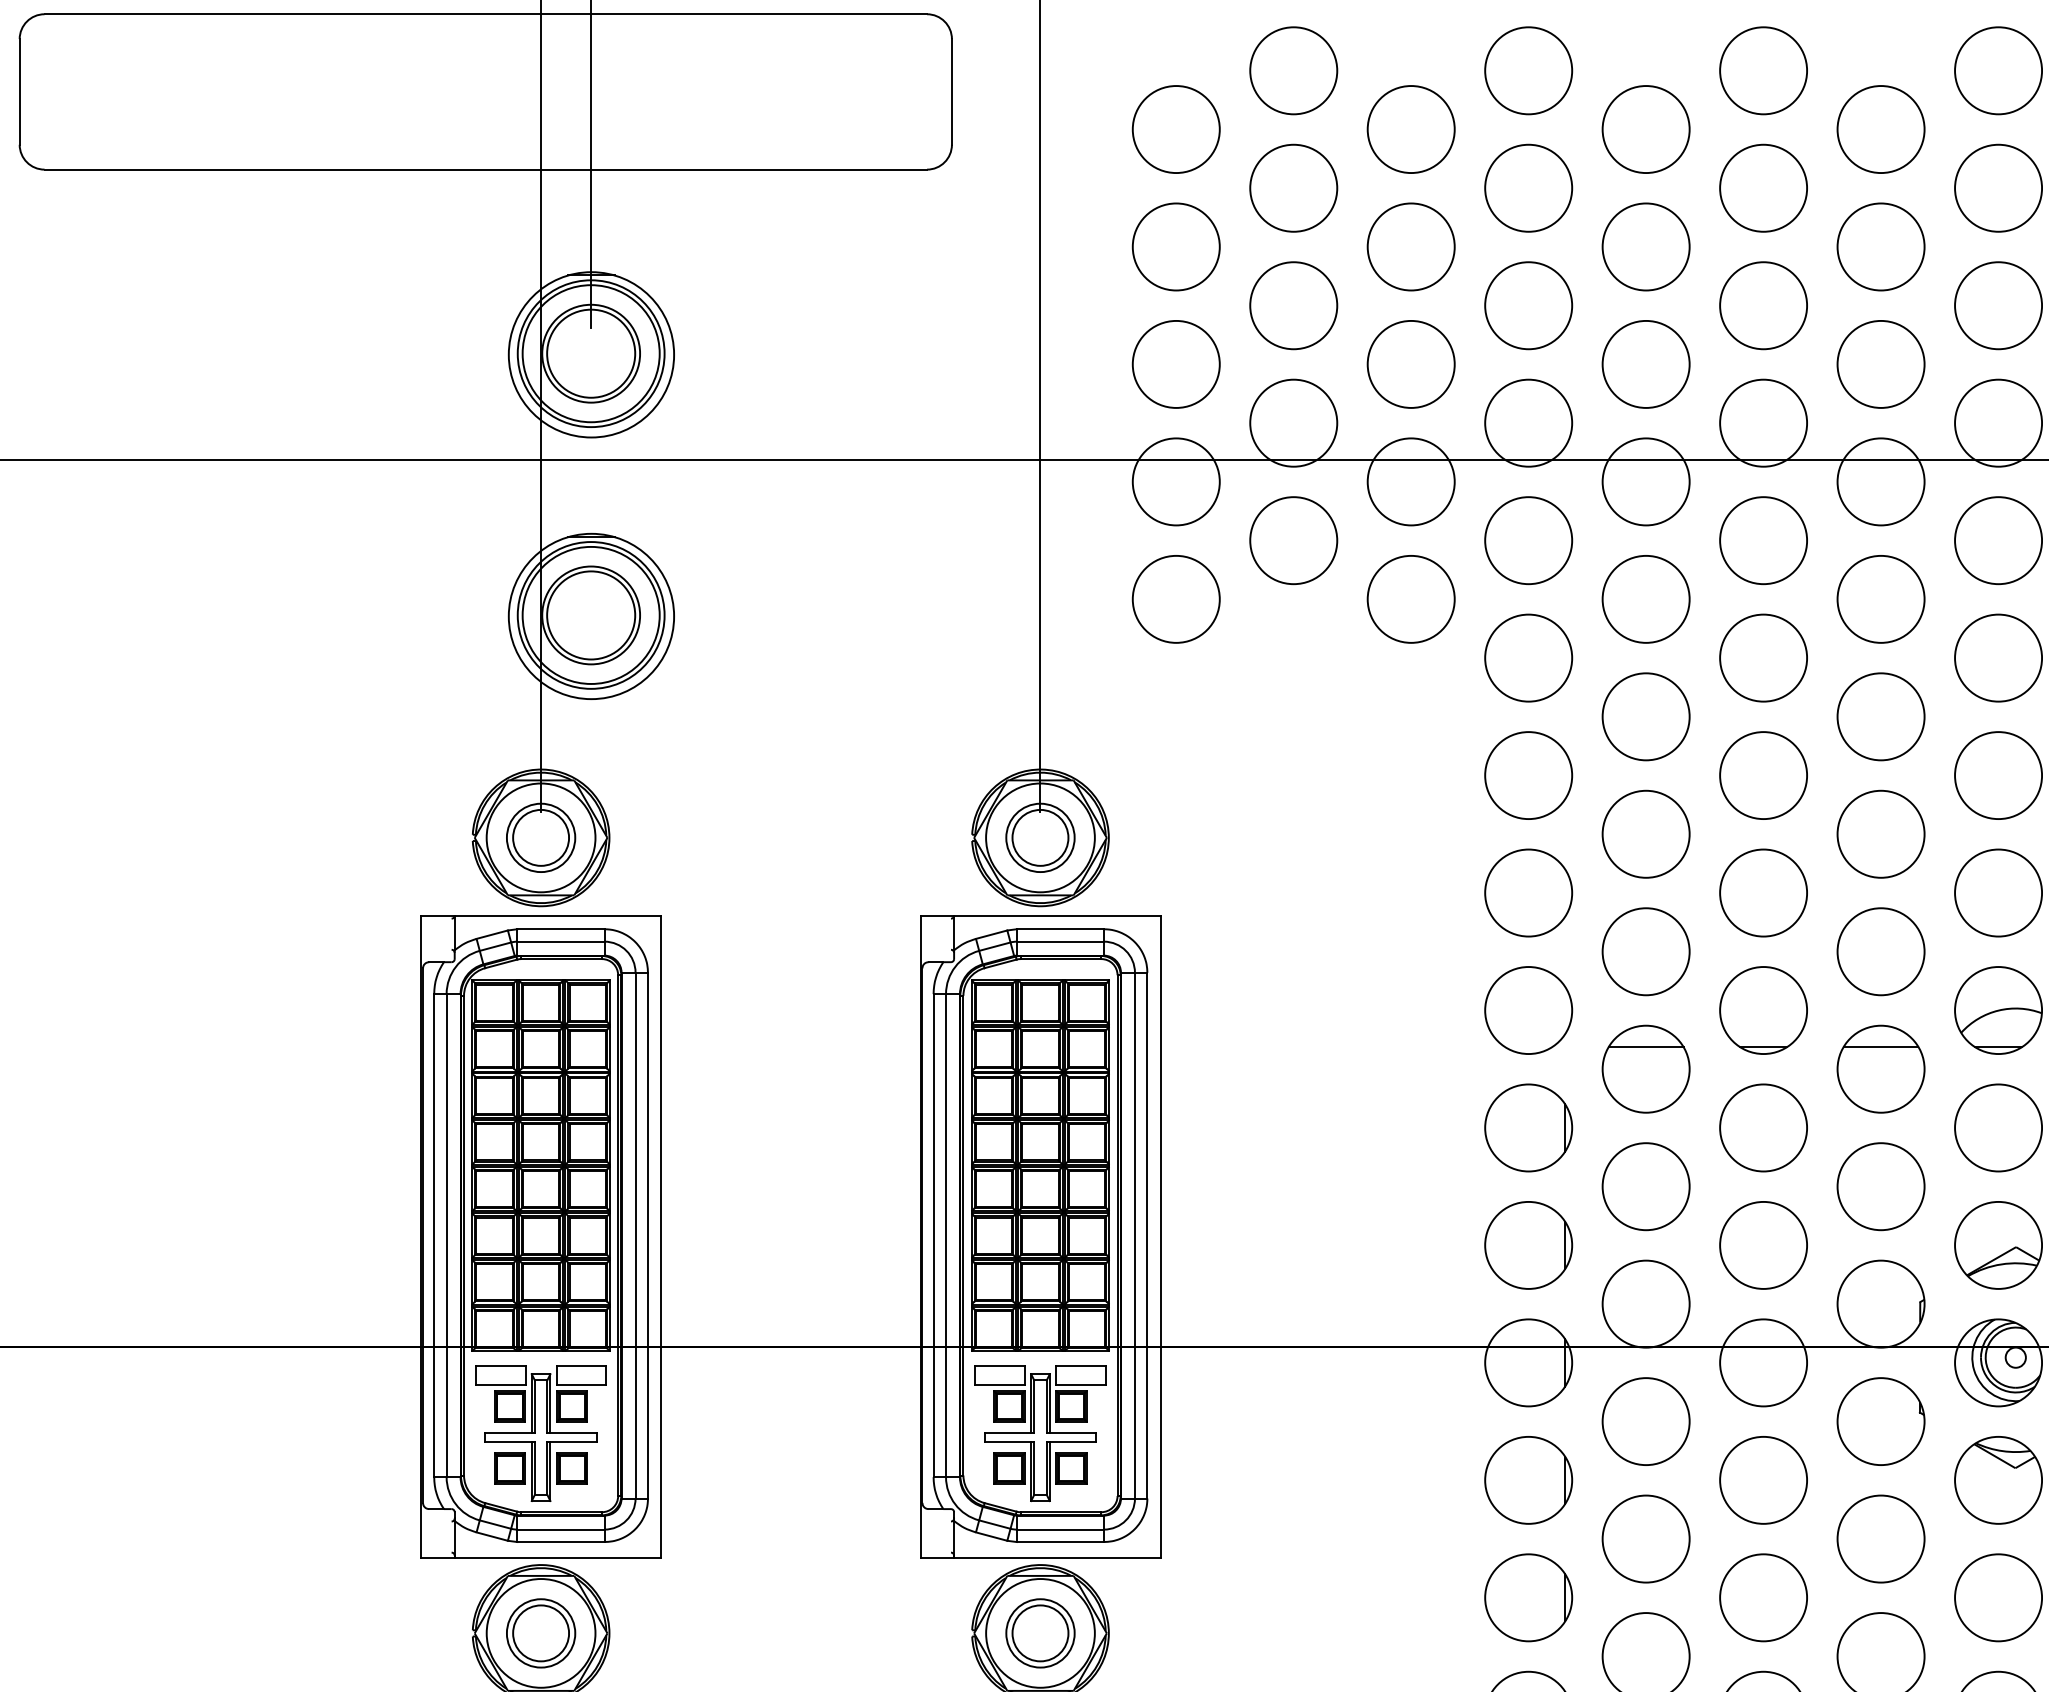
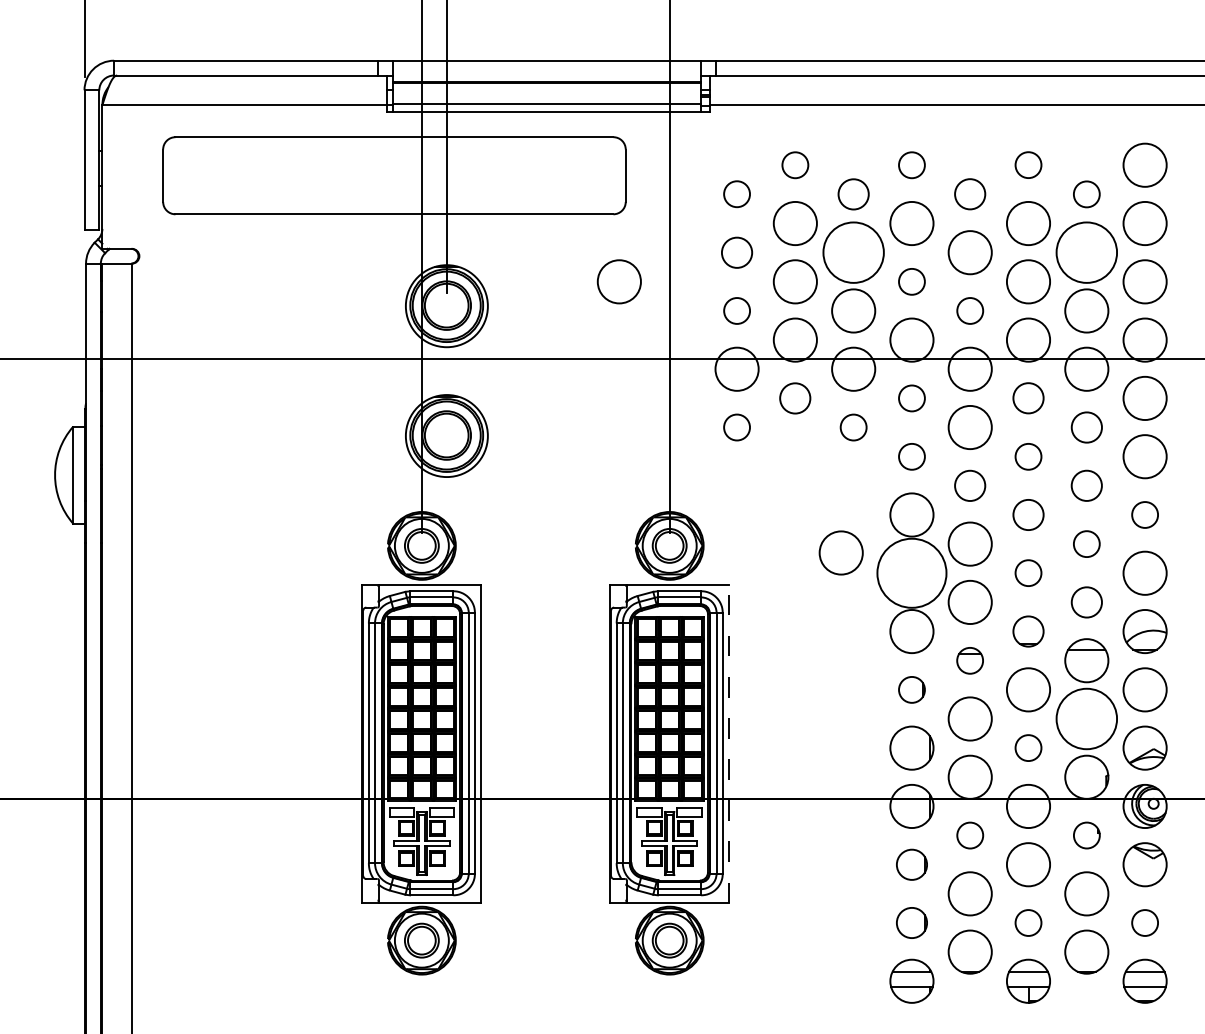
circle: (1291, 69) -> (794, 164), size x0.6
circle: (1527, 69) -> (911, 164), size x0.6
circle: (1763, 69) -> (1028, 164), size x0.6
circle: (1175, 127) -> (736, 193), size x0.6
circle: (1410, 127) -> (853, 193), size x0.7
circle: (1644, 127) -> (969, 193), size x0.7
circle: (1880, 127) -> (1086, 193), size x0.6
circle: (1175, 246) -> (736, 252), size x0.7
circle: (1410, 246) -> (853, 252), size x1.4
circle: (1880, 246) -> (1086, 252), size x1.4
circle: (937, 305) -> (618, 281), added
circle: (1527, 305) -> (911, 281), size x0.6
circle: (1175, 363) -> (736, 310), size x0.6
circle: (1644, 363) -> (969, 310), size x0.6
circle: (1763, 538) -> (1028, 397), size x0.7
circle: (1291, 540) -> (794, 398), size x0.7
circle: (1527, 540) -> (911, 398), size x0.6
circle: (1175, 599) -> (736, 427), size x0.6
circle: (1410, 599) -> (853, 427), size x0.6
circle: (1880, 599) -> (1086, 427), size x0.7
circle: (1527, 657) -> (911, 456), size x0.6
circle: (1763, 657) -> (1028, 456), size x0.6
circle: (1644, 716) -> (969, 485), size x0.7
circle: (1880, 716) -> (1086, 485), size x0.7
circle: (1763, 774) -> (1028, 514), size x0.7
circle: (1997, 774) -> (1144, 514), size x0.6
circle: (1880, 833) -> (1086, 543), size x0.6
circle: (1384, 851) -> (840, 552), added
circle: (1527, 891) -> (911, 572), size x1.6
circle: (1763, 891) -> (1028, 572), size x0.6
circle: (1880, 951) -> (1086, 602), size x0.7
part: (1763, 1010) -> (1028, 631), size x0.7
part: (1644, 1068) -> (969, 660), size x0.6
part: (1527, 1127) -> (911, 689), size x0.6
circle: (1880, 1185) -> (1086, 718), size x1.4
line: (1160, 1236) -> (729, 743), solid -> dashed
circle: (1763, 1244) -> (1028, 747), size x0.6
circle: (1644, 1421) -> (969, 835), size x0.6
circle: (1880, 1421) -> (1086, 835), size x0.6
part: (1527, 1479) -> (911, 864), size x0.7
part: (1527, 1596) -> (911, 922), size x0.7
circle: (1763, 1596) -> (1028, 922), size x0.6
circle: (1997, 1596) -> (1144, 922), size x0.6

